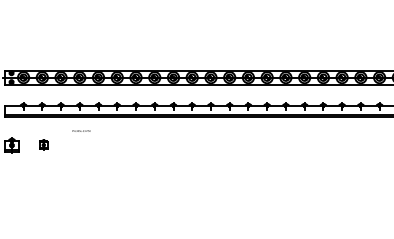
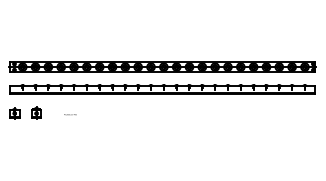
text: (81, 130) -> (70, 114), moved
part: (43, 143) -> (36, 112), size x1.67

